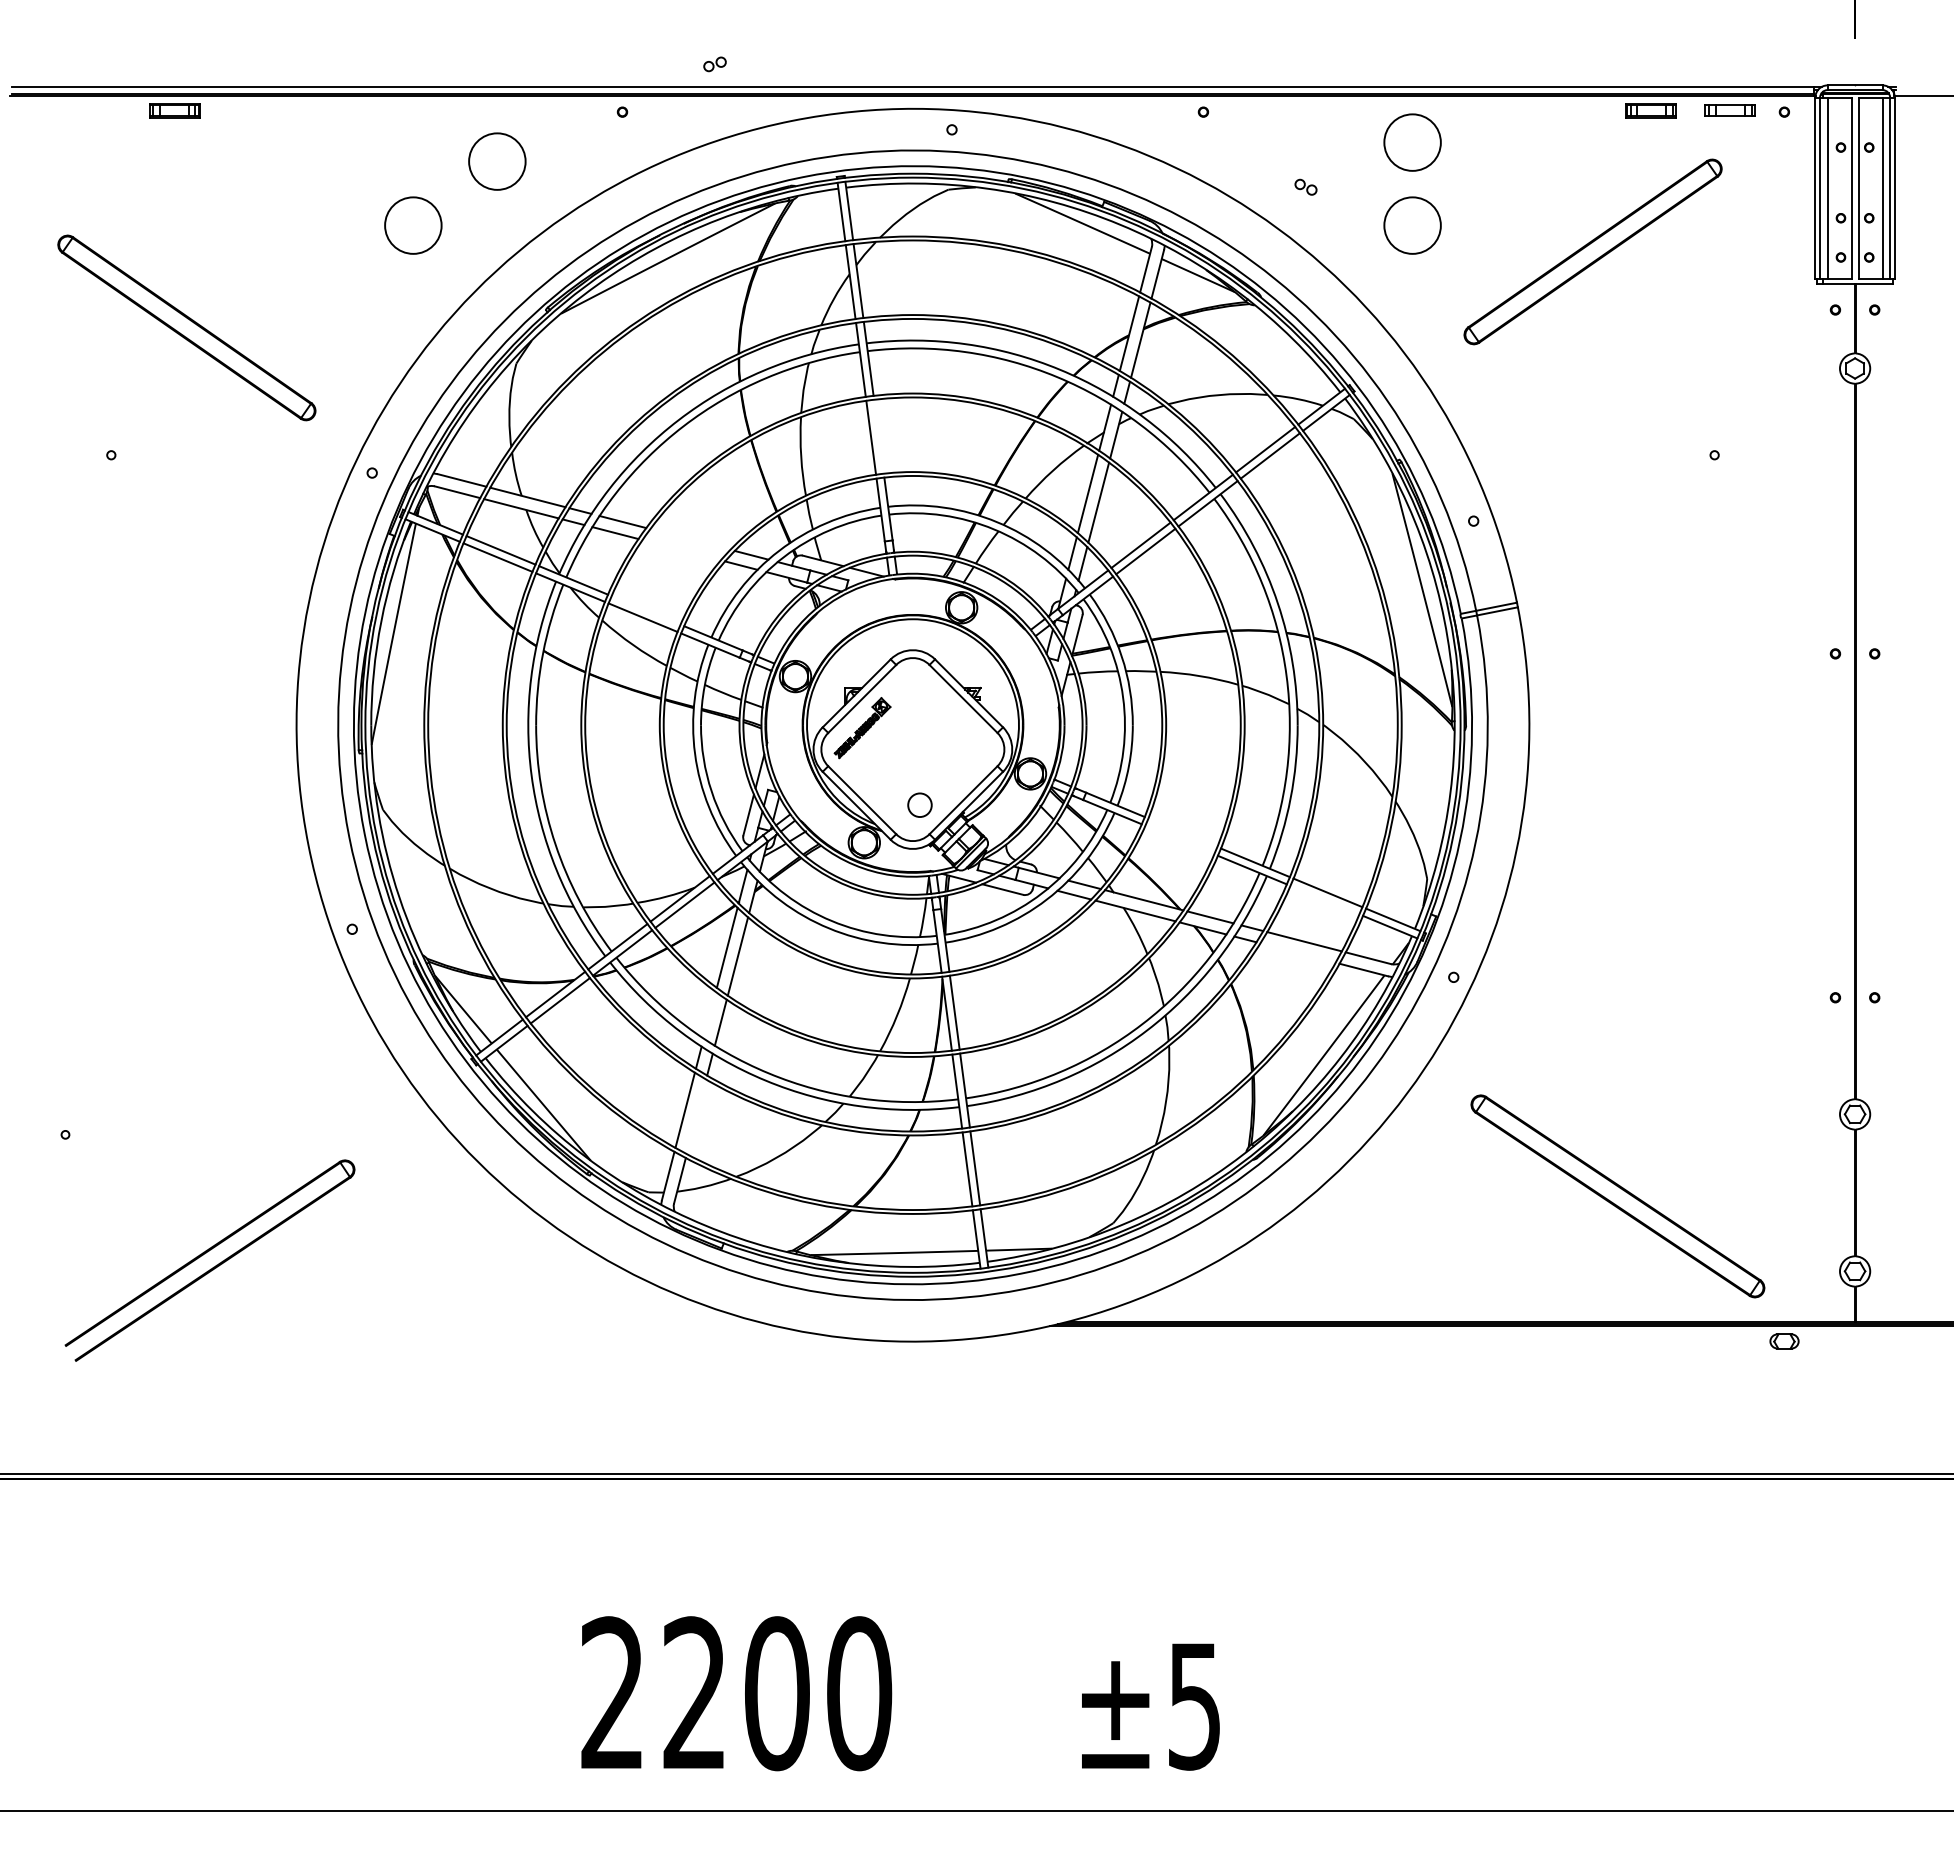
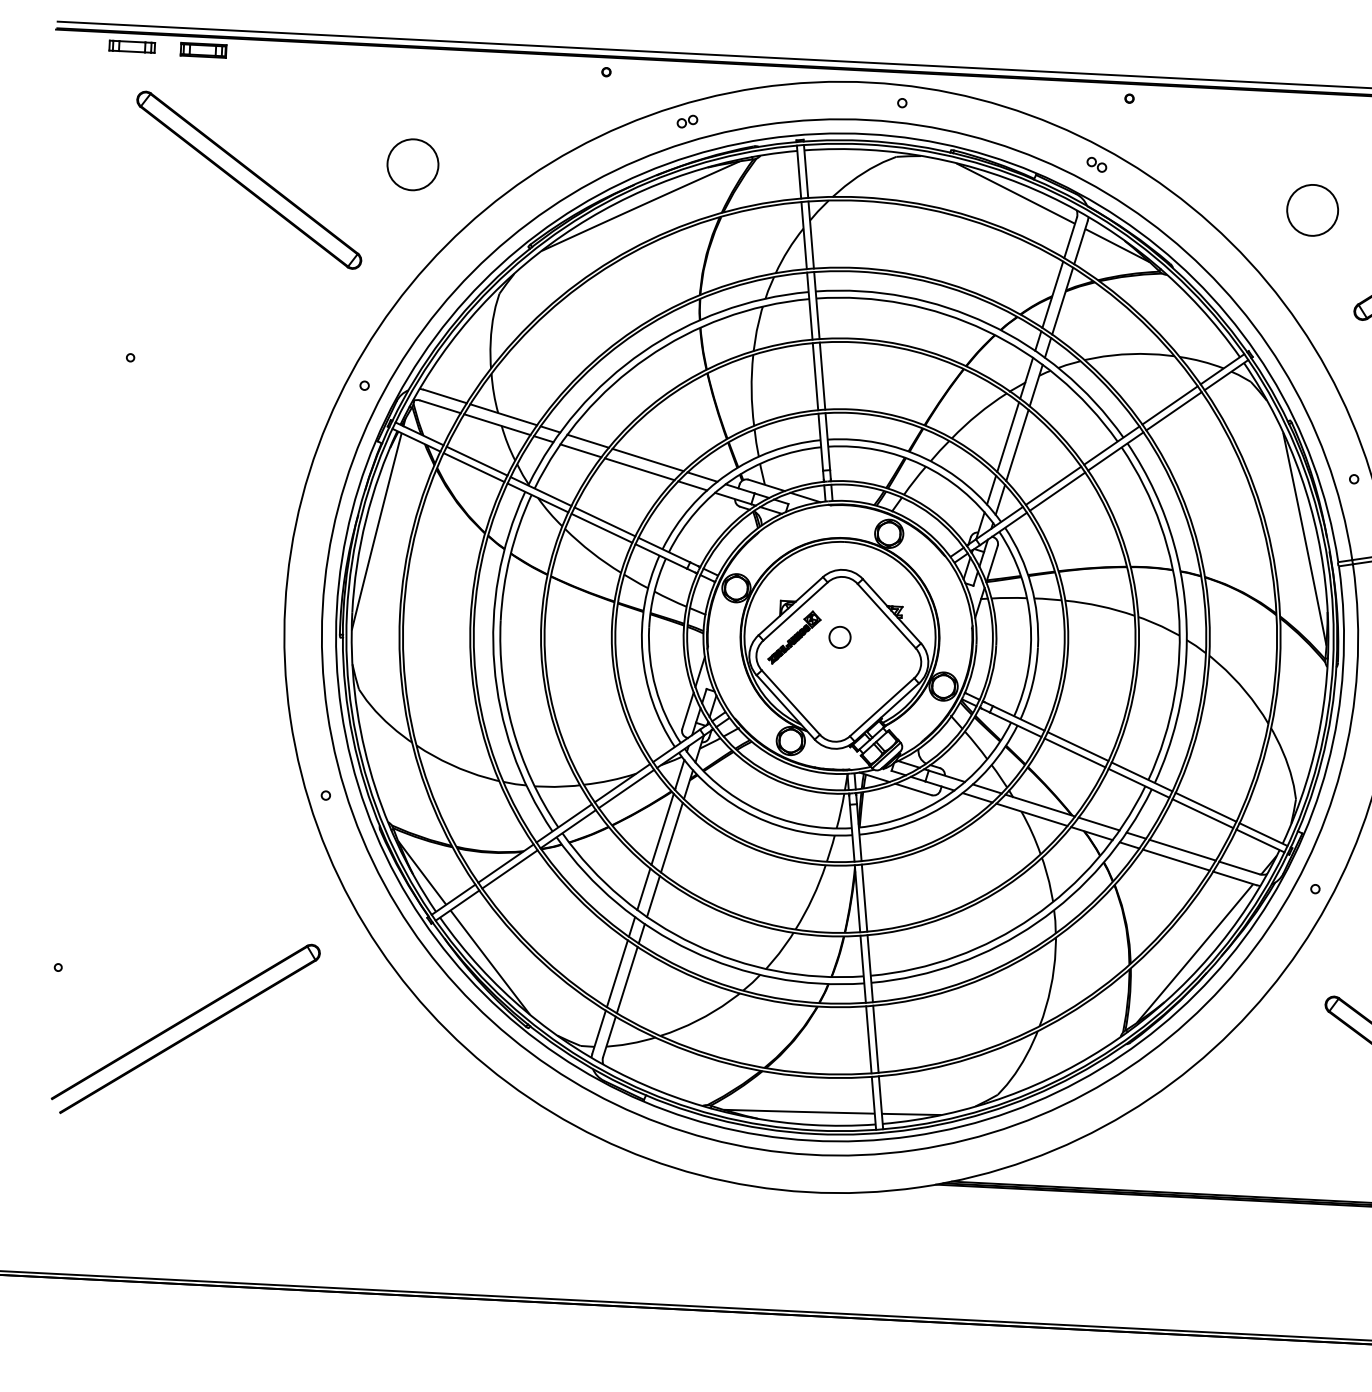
part: (714, 64) -> (686, 121), moved
part: (95, 110) -> (132, 46), added
circle: (1412, 142) -> (1316, 135), removed
circle: (497, 161) -> (491, 110), removed
part: (1305, 186) -> (1096, 164), moved
part: (186, 327) -> (248, 179), moved
line: (878, 436) -> (822, 375), added
line: (690, 539) -> (648, 460), added
line: (681, 550) -> (639, 469), added
line: (645, 610) -> (604, 521), added
circle: (919, 804) -> (839, 636), moved
line: (1182, 832) -> (1077, 746), added
line: (1179, 839) -> (1074, 752), added
line: (1324, 899) -> (1202, 813), added
line: (1297, 952) -> (1175, 859), added
line: (709, 1014) -> (643, 888), added
line: (696, 1116) -> (627, 979), added
part: (213, 1266) -> (188, 1034), moved

